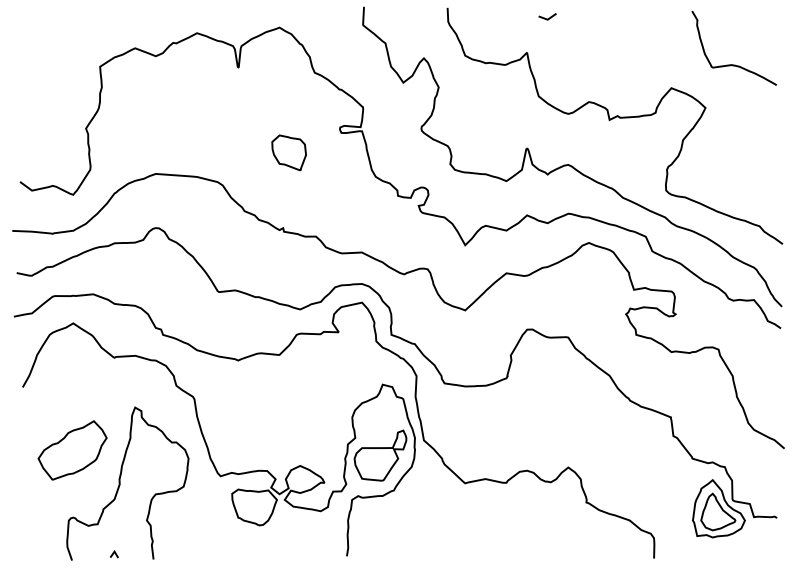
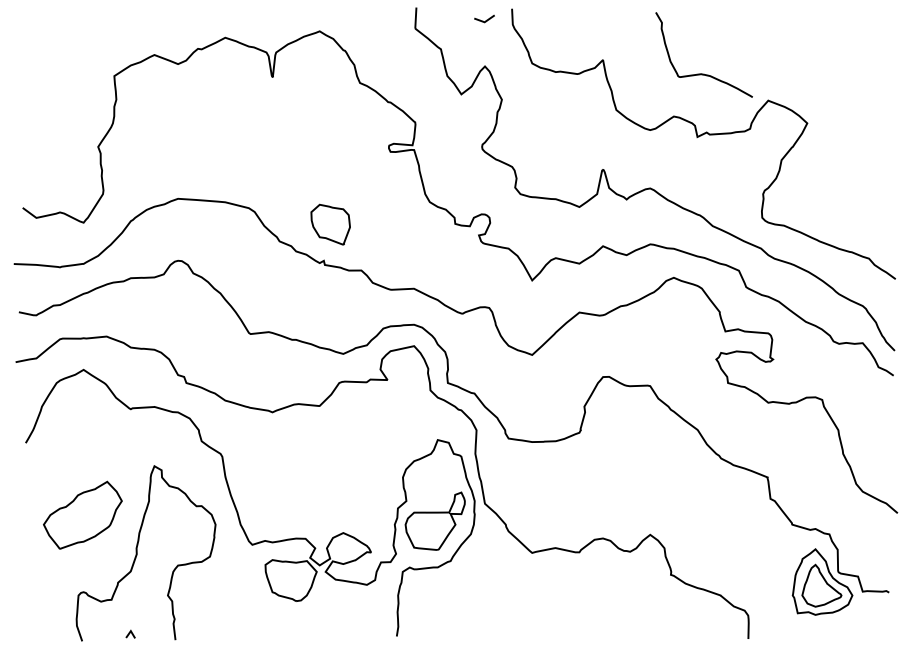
line: (549, 17) -> (486, 19), moved
curve: (733, 64) -> (703, 73), moved
part: (288, 152) -> (330, 224), moved

